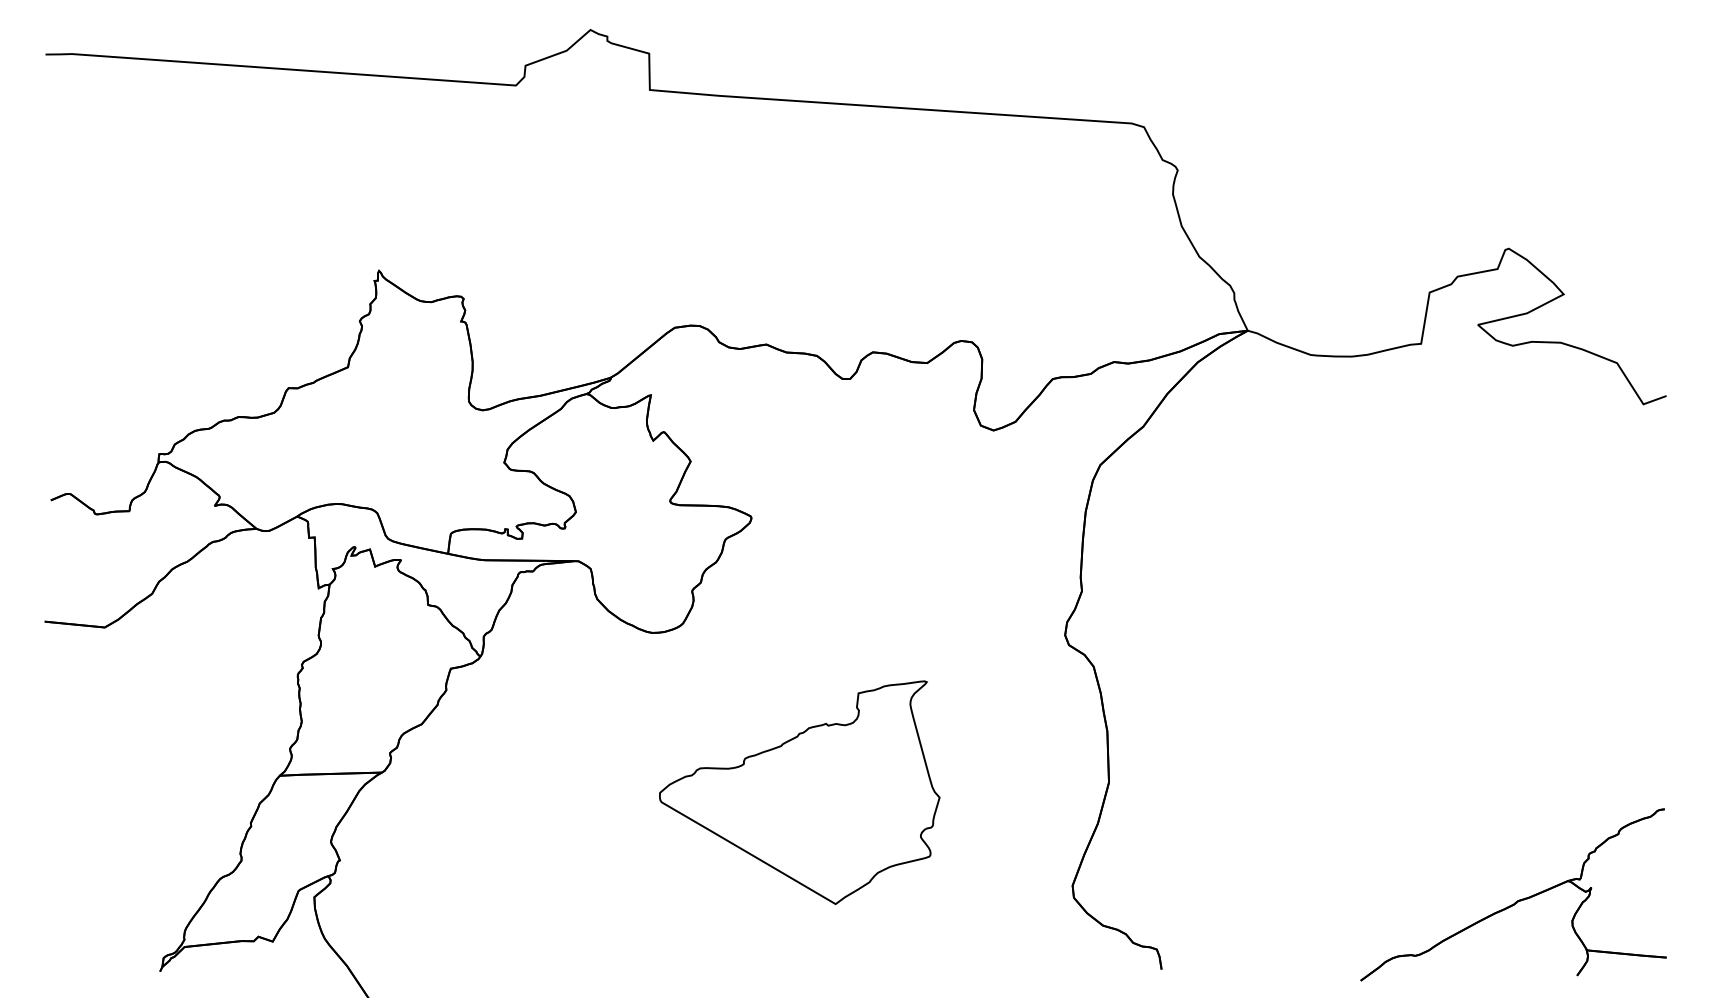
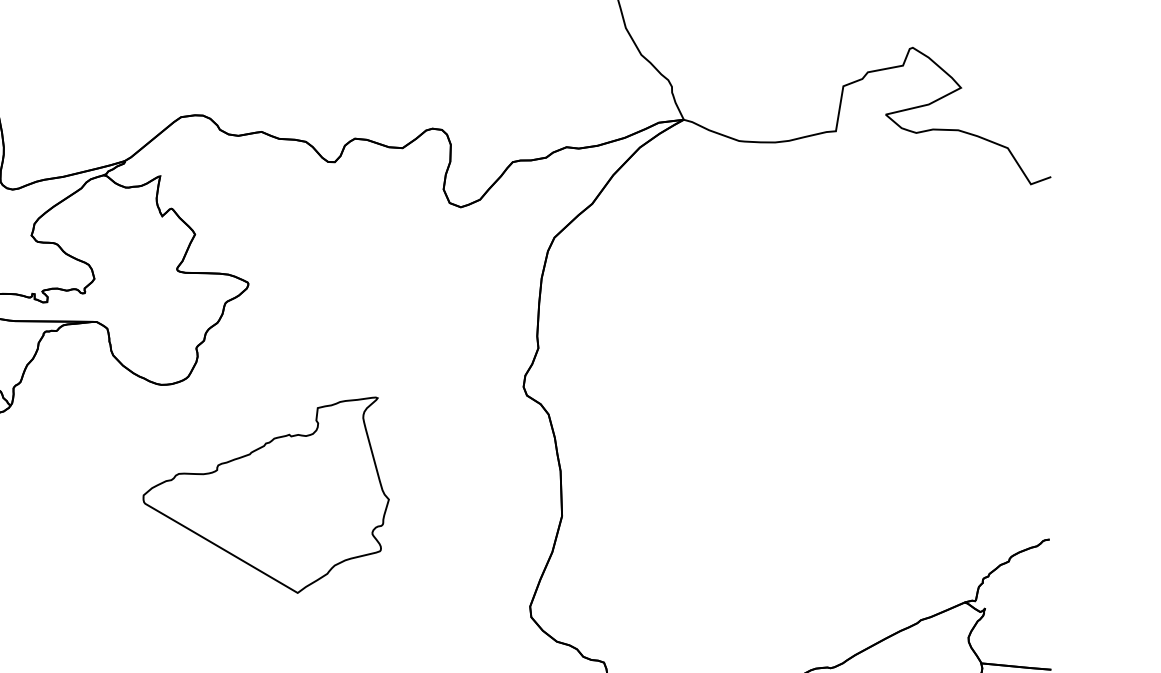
part: (799, 792) -> (265, 495), moved

